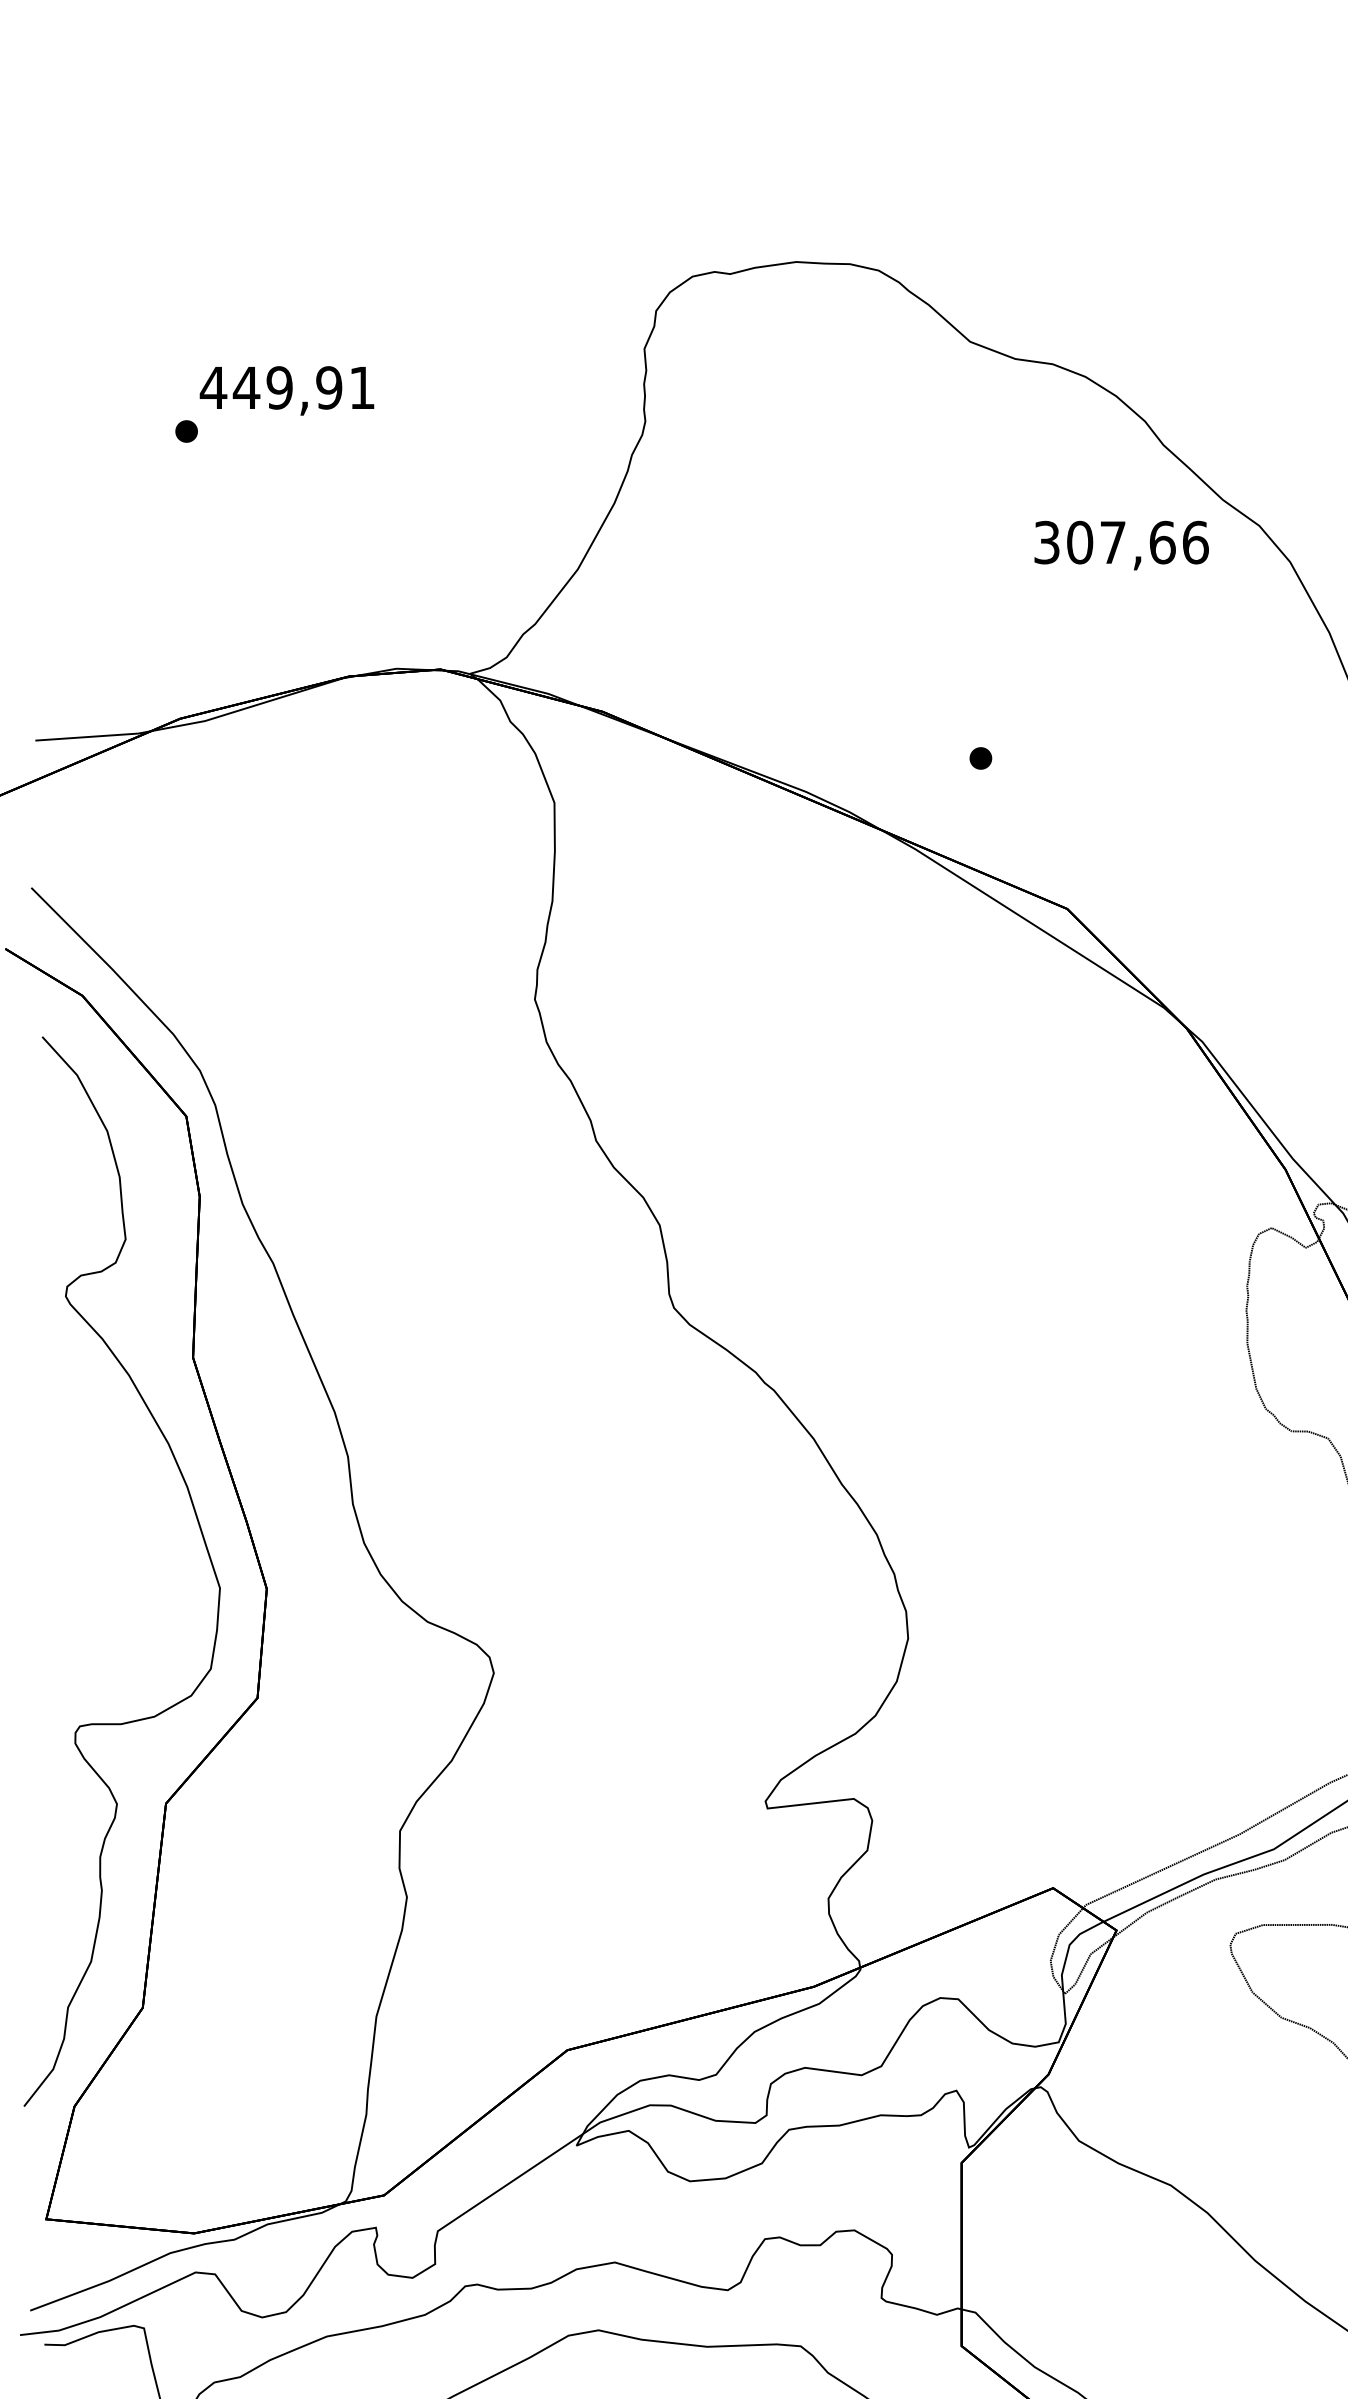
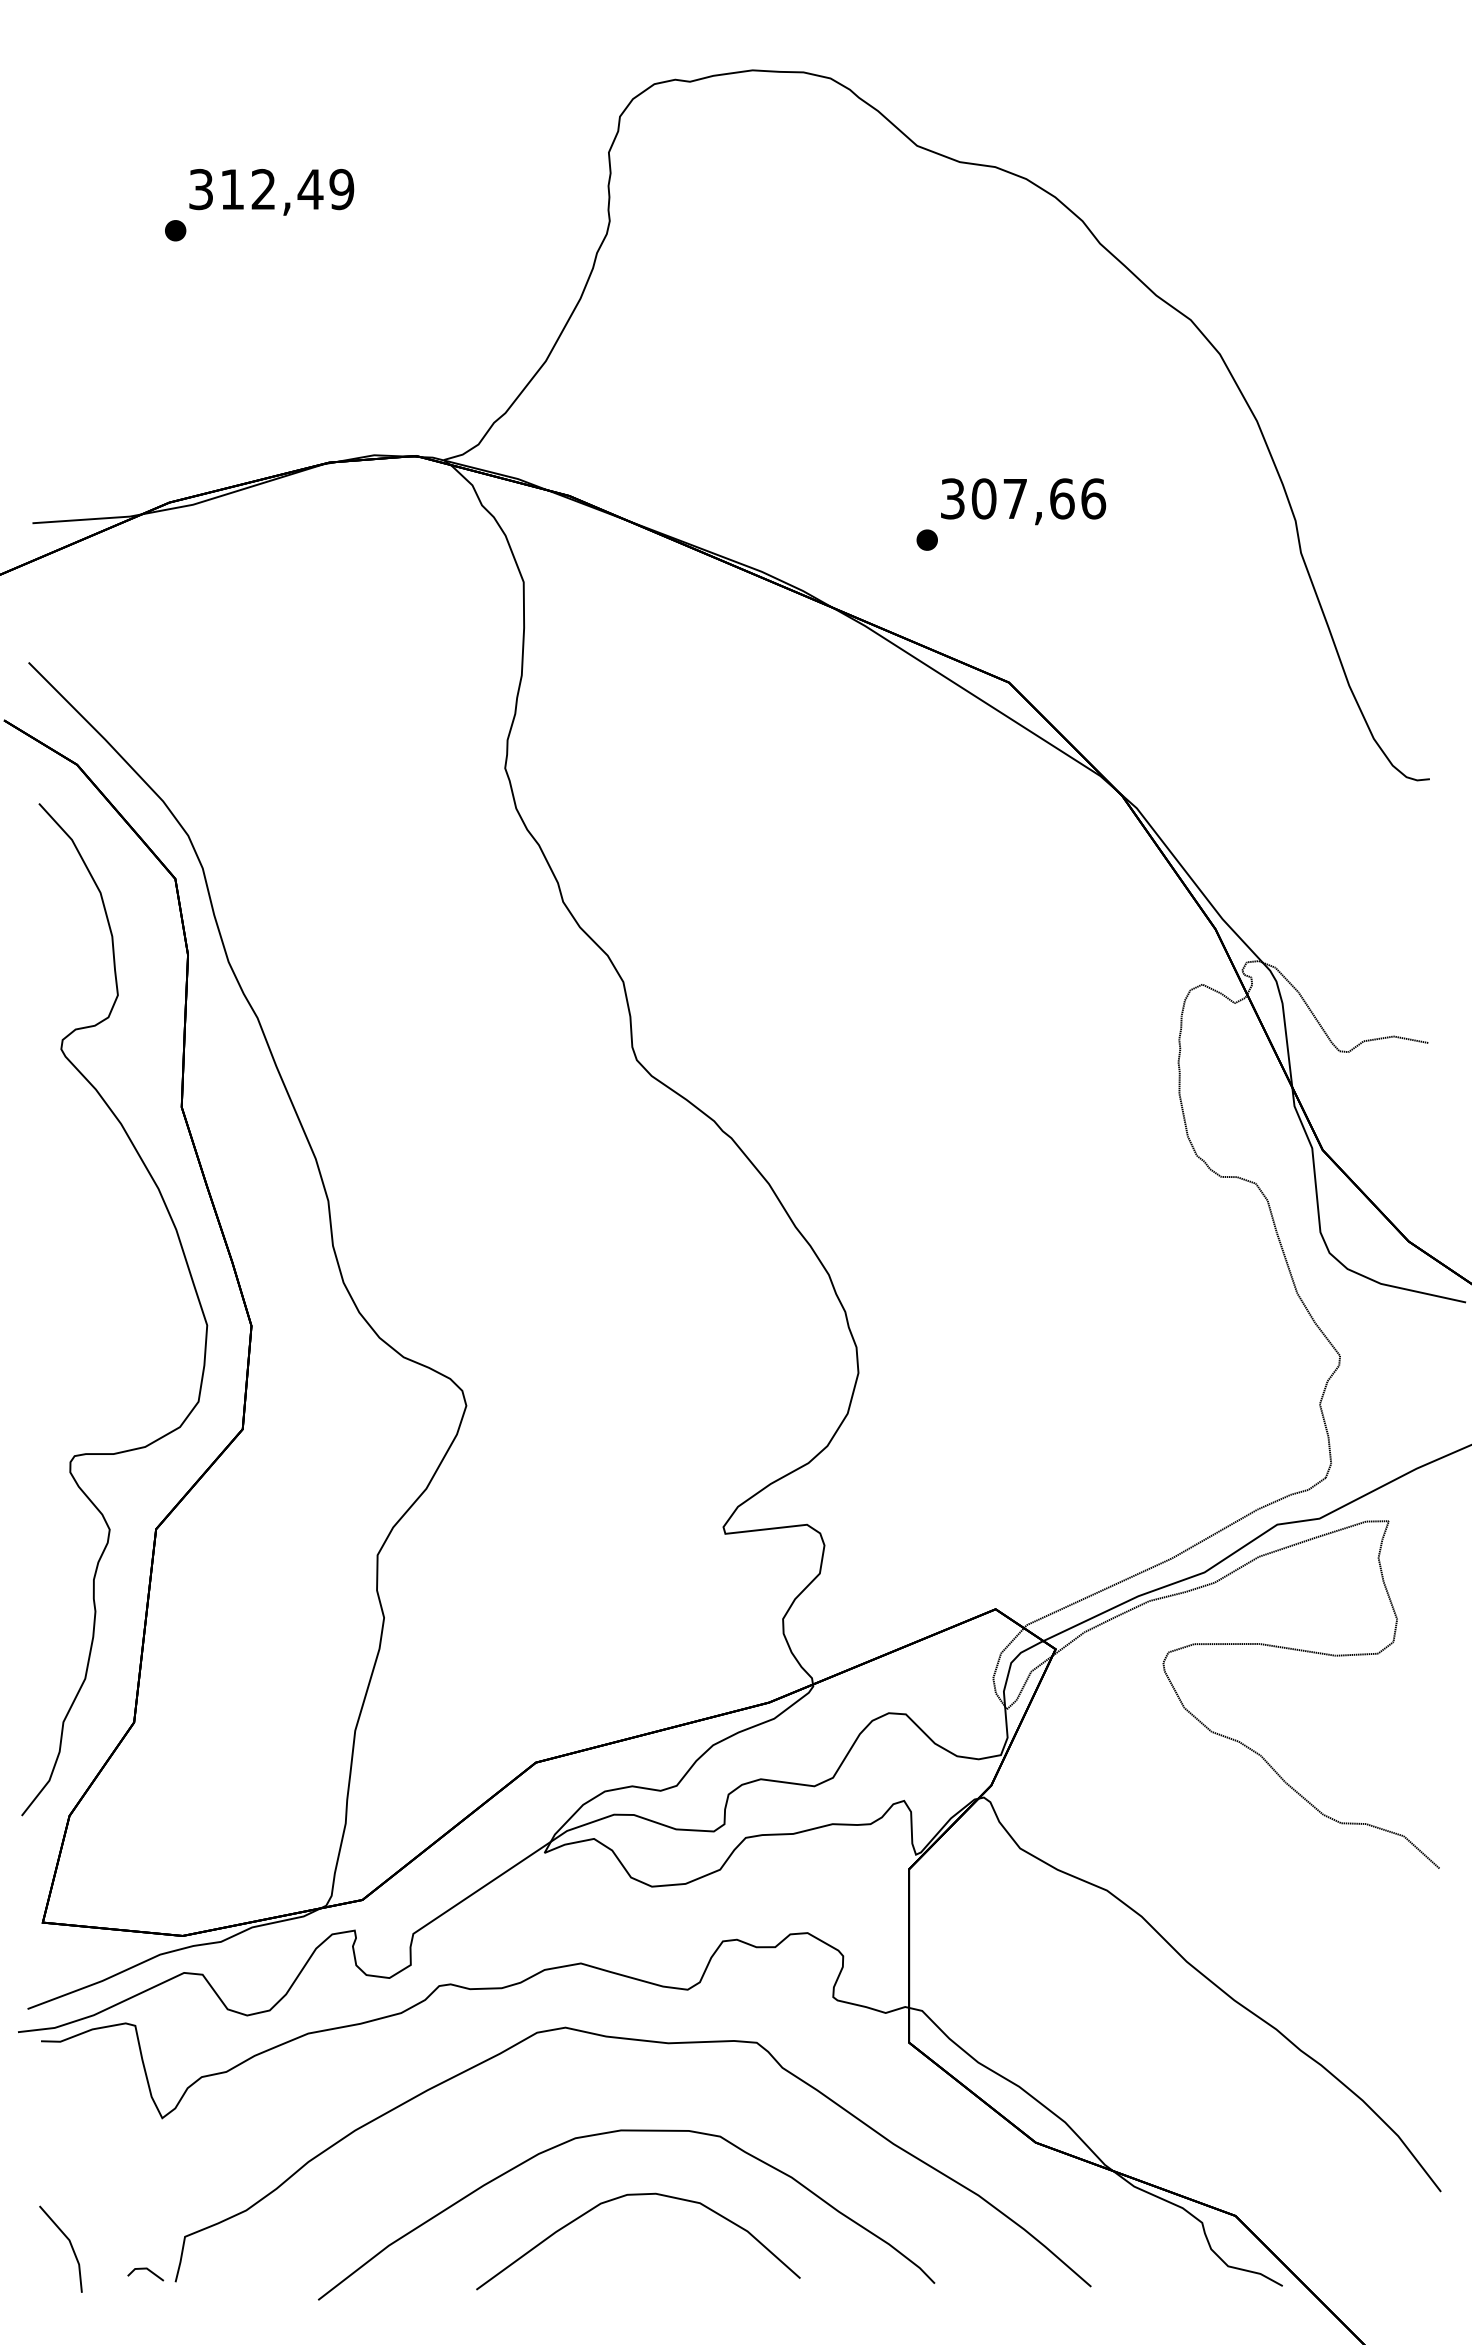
text: (287, 387) -> (271, 189), 449,91 -> 312,49
text: (1121, 545) -> (1023, 501), moved

